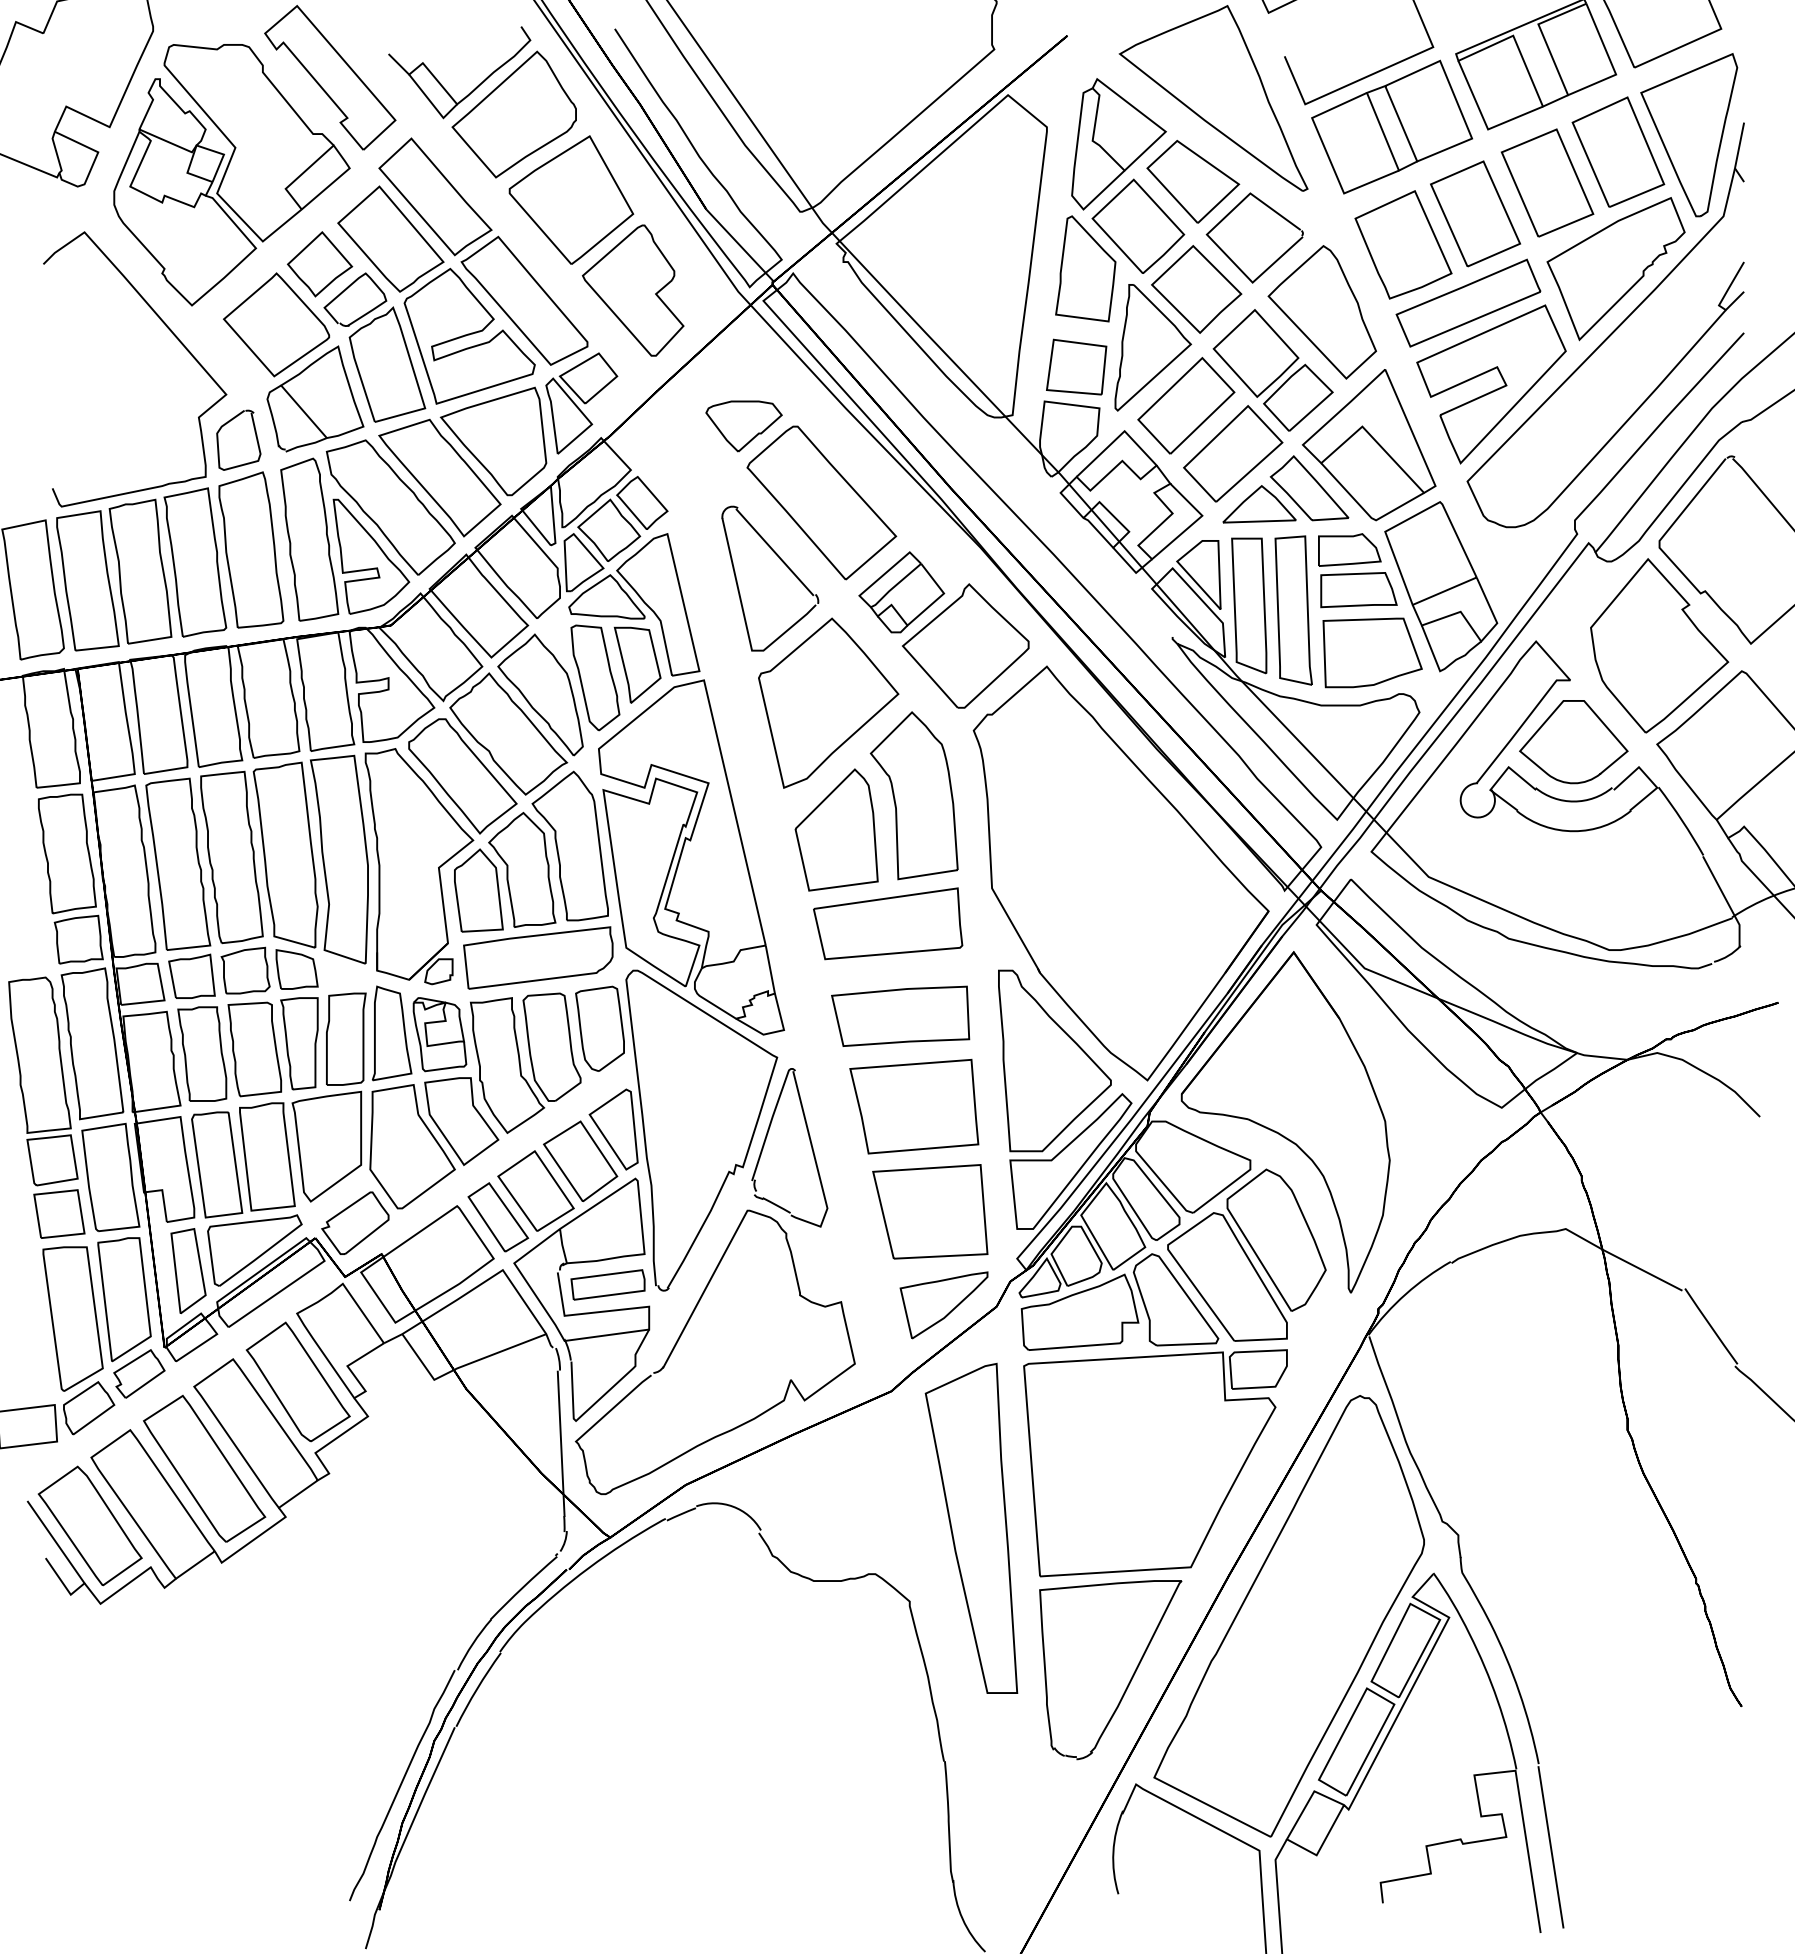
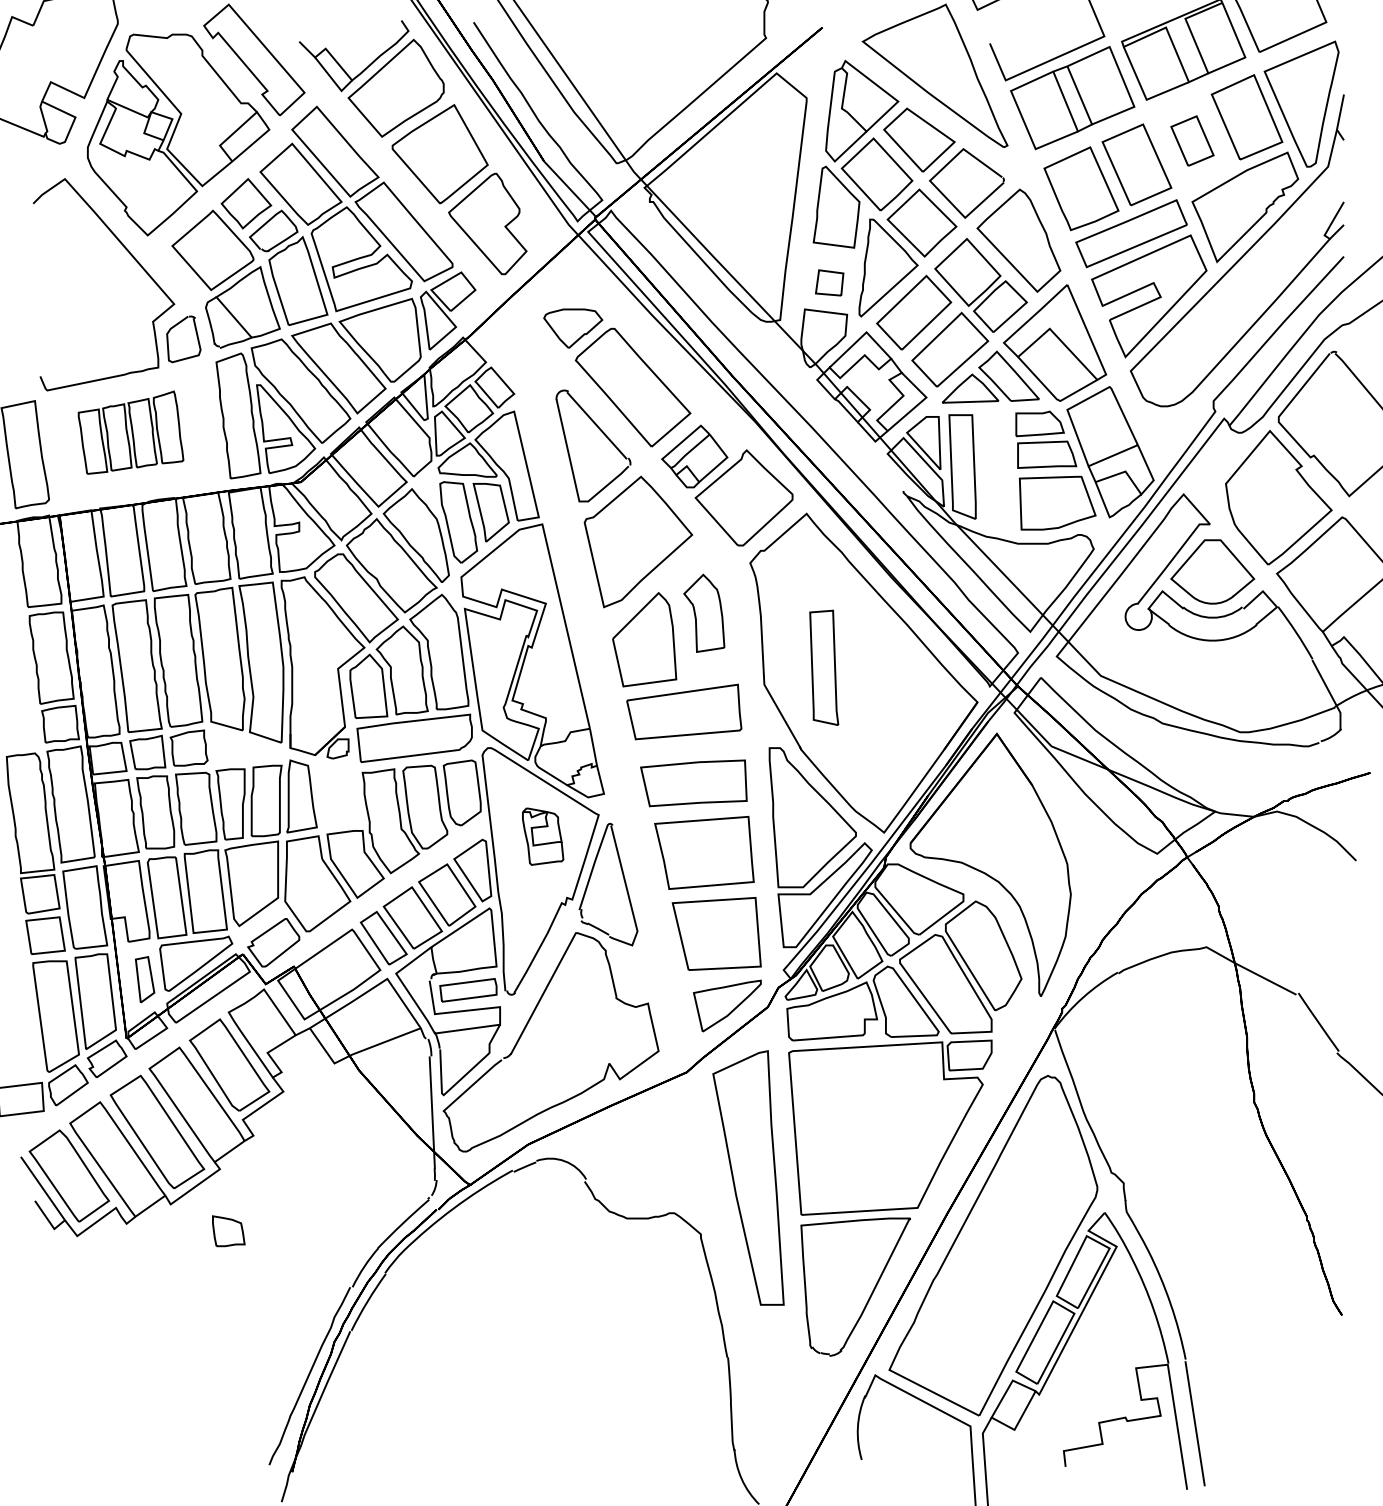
part: (1547, 182) -> (1192, 140), size x0.6
part: (1076, 366) -> (829, 282), size x0.6
part: (170, 561) -> (131, 432), size x0.6
part: (1293, 610) -> (824, 667), moved
part: (913, 795) -> (703, 613), size x0.6
part: (296, 969) -> (228, 1231), moved
part: (439, 1034) -> (542, 836), moved
part: (188, 1271) -> (145, 979), size x0.7

